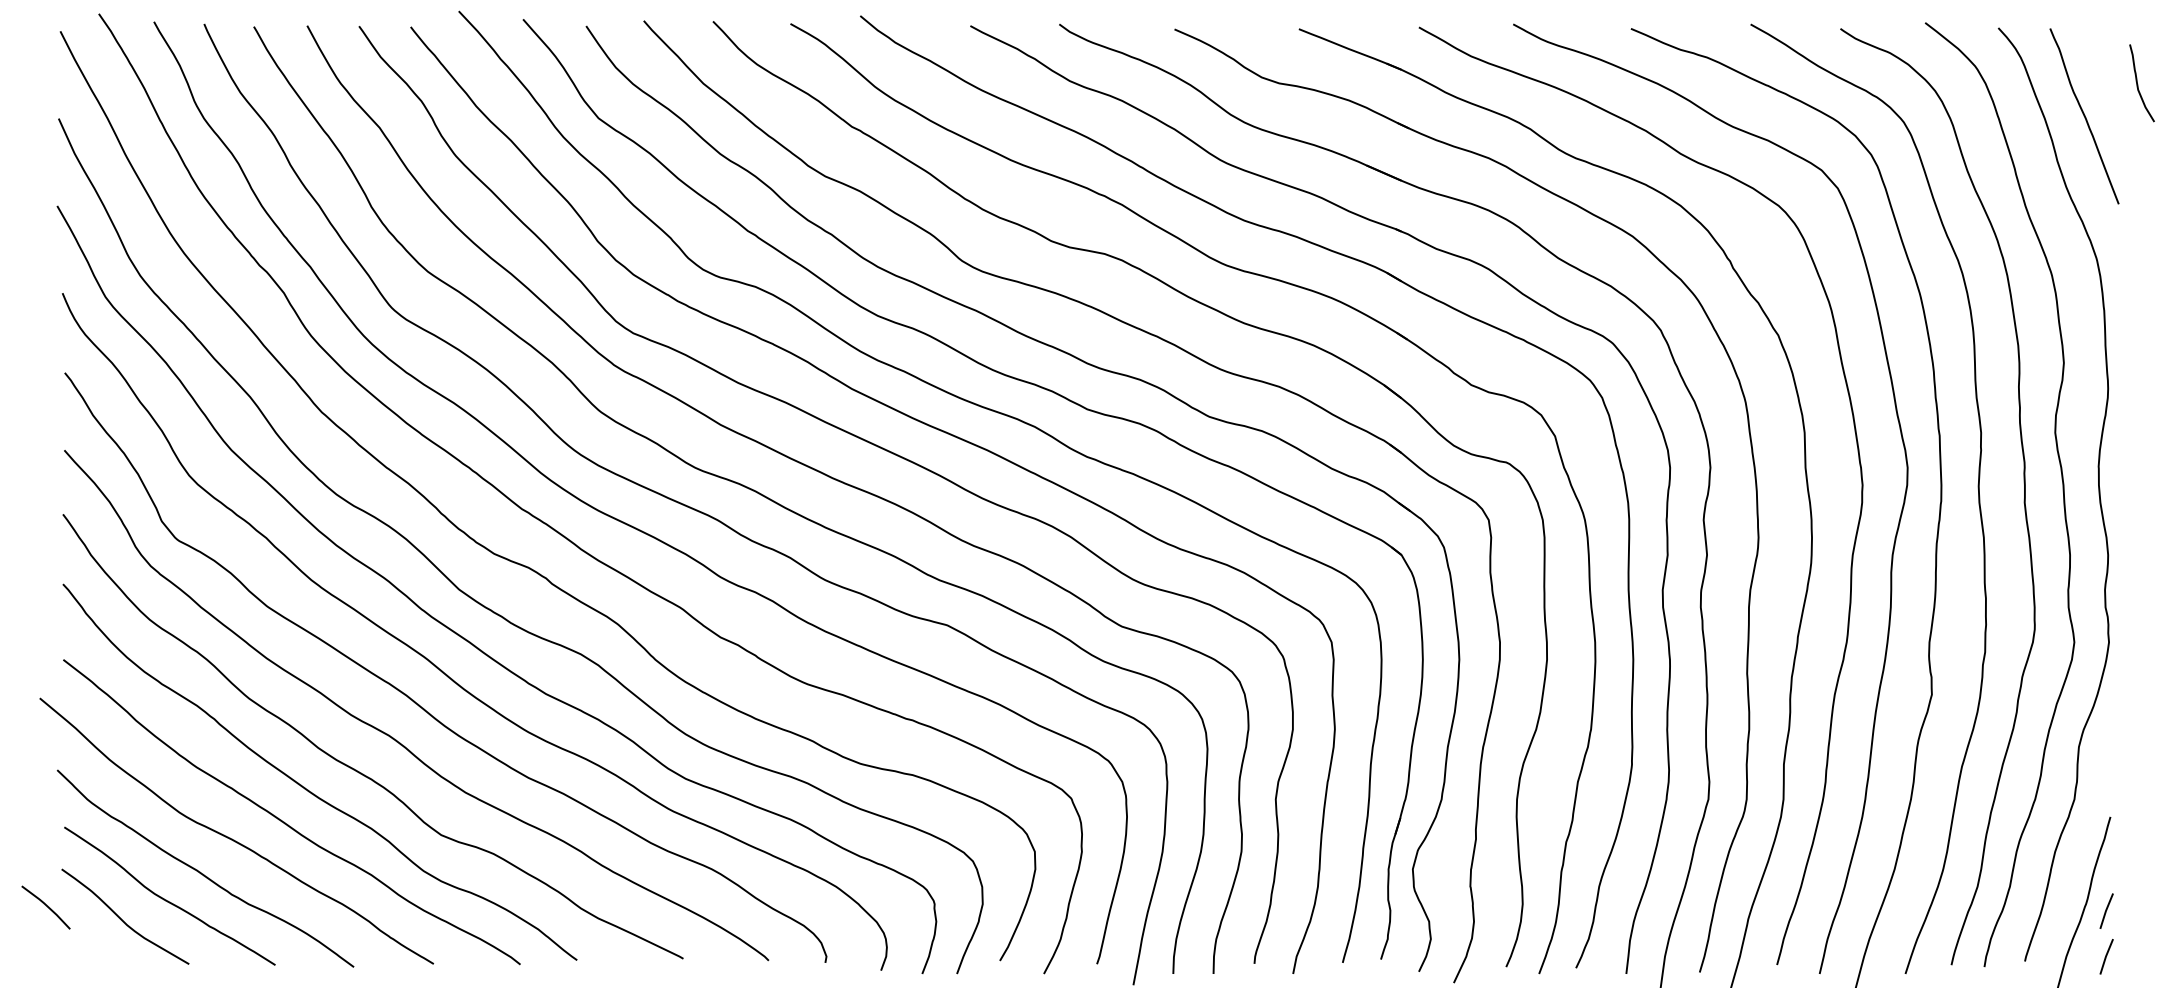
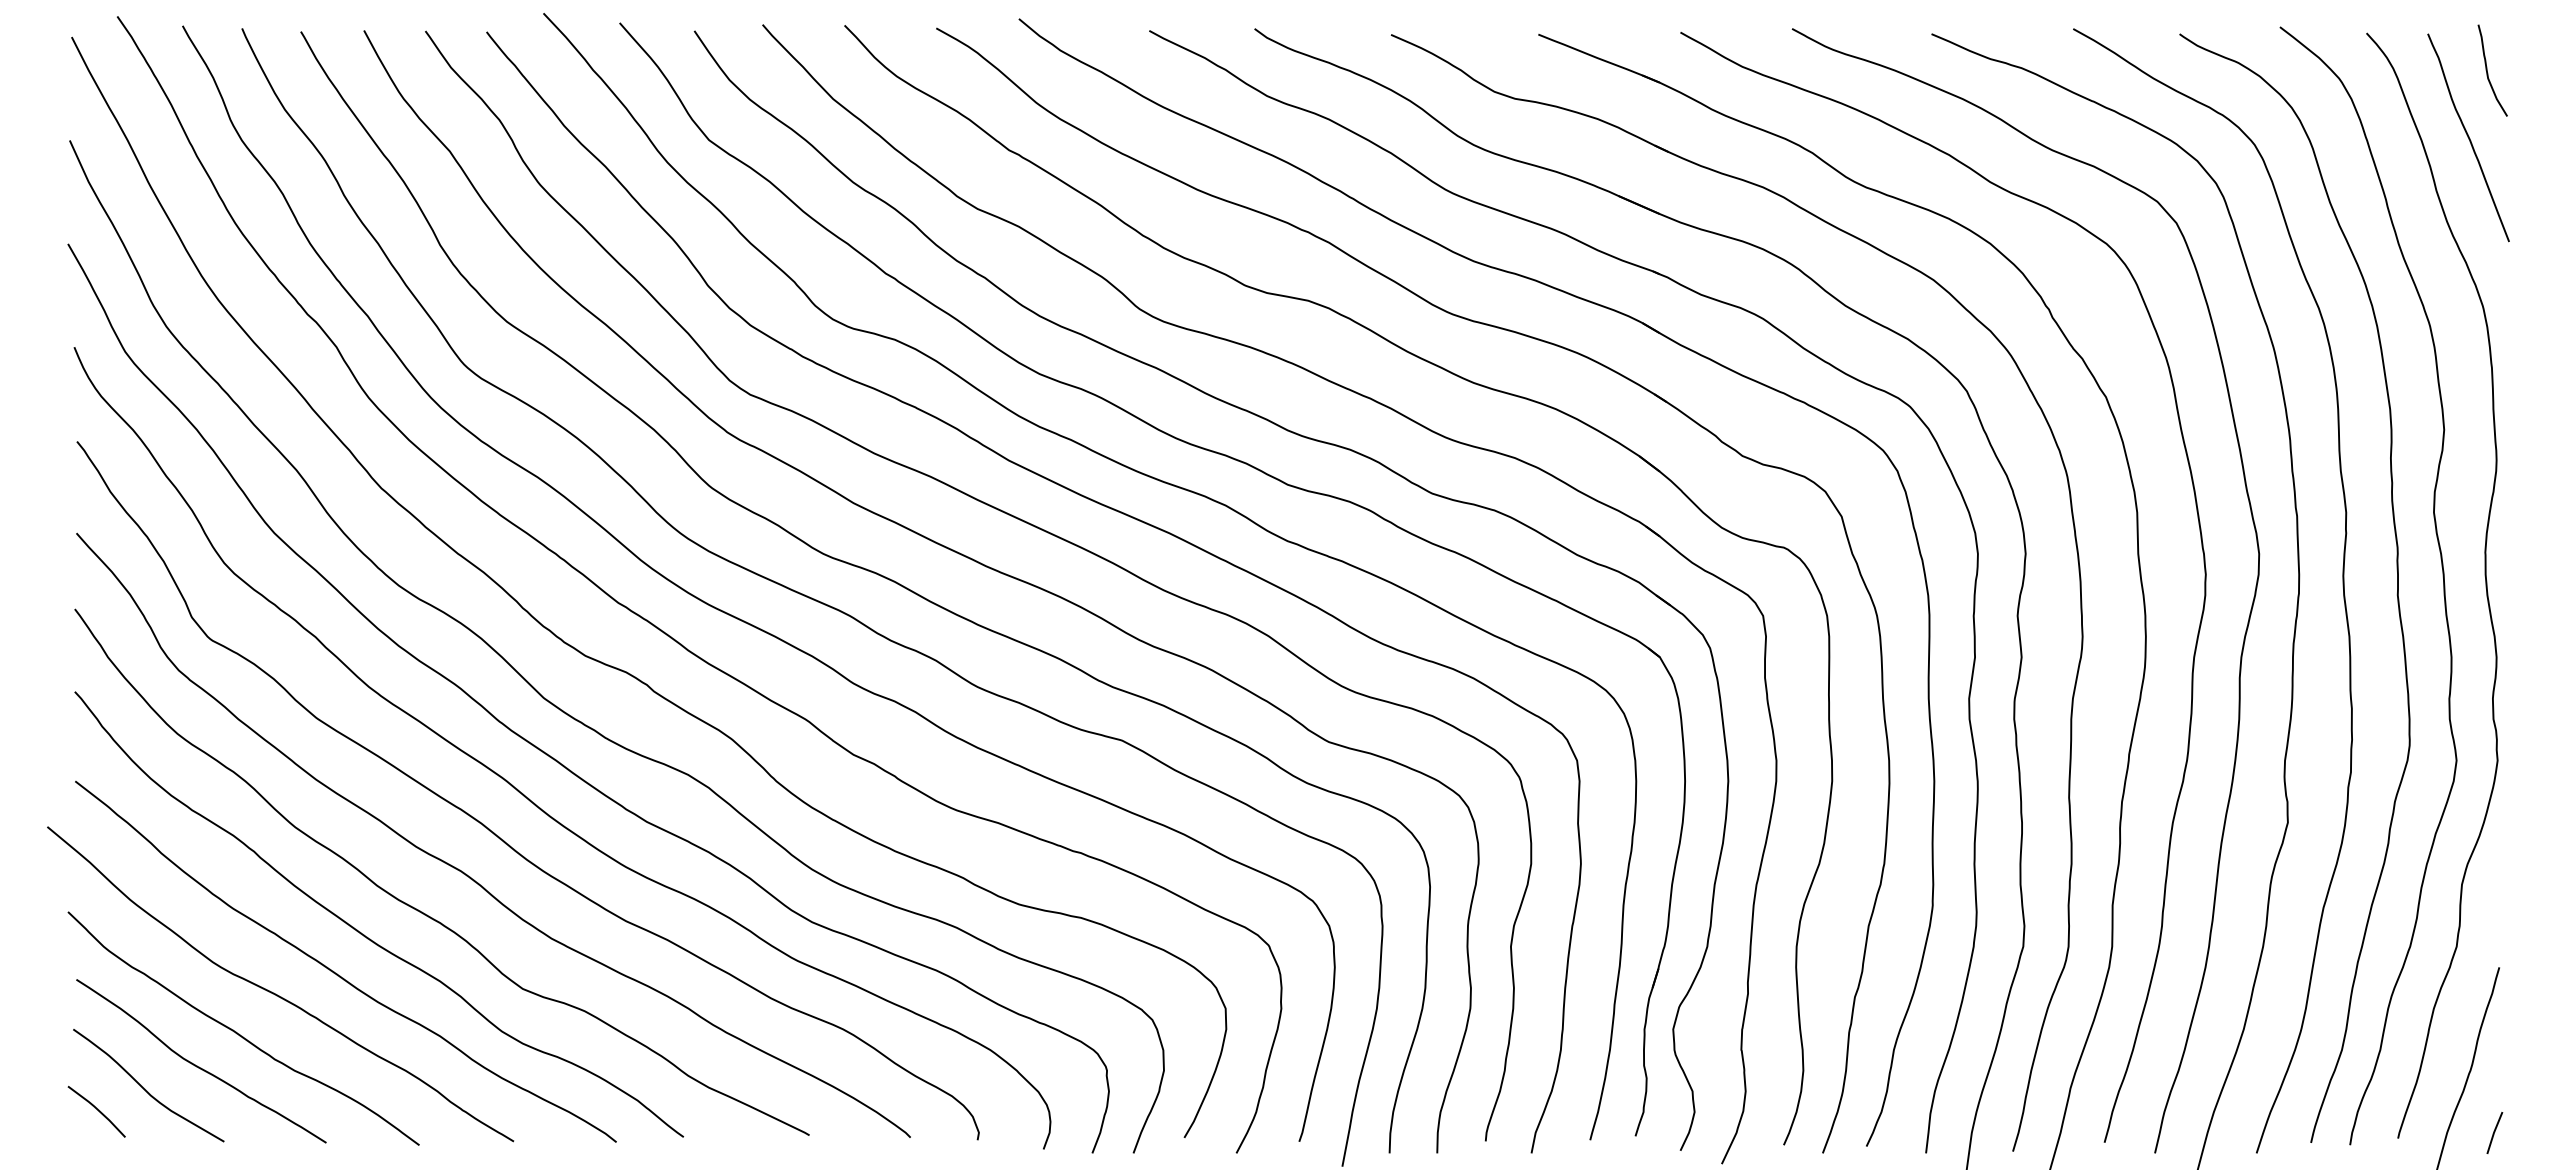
curve: (2137, 83) -> (2487, 70), moved
line: (46, 906) -> (97, 1110), moved
line: (2106, 910) -> (2494, 1078), removed

